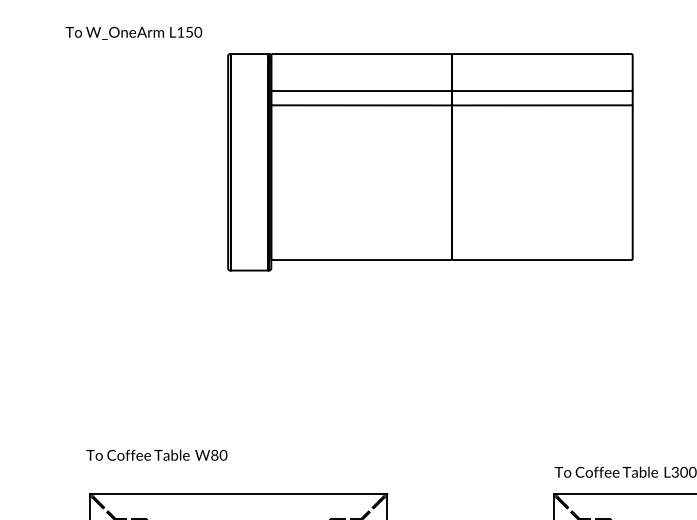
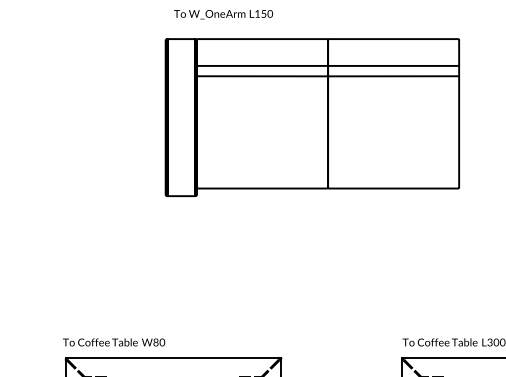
text: (133, 32) -> (223, 14), moved
text: (156, 454) -> (113, 341), moved

